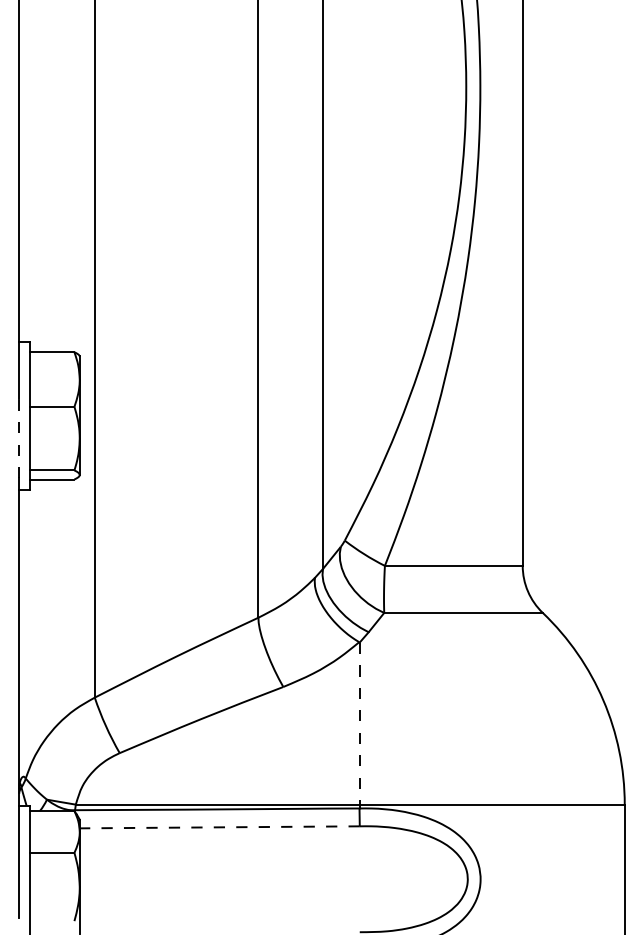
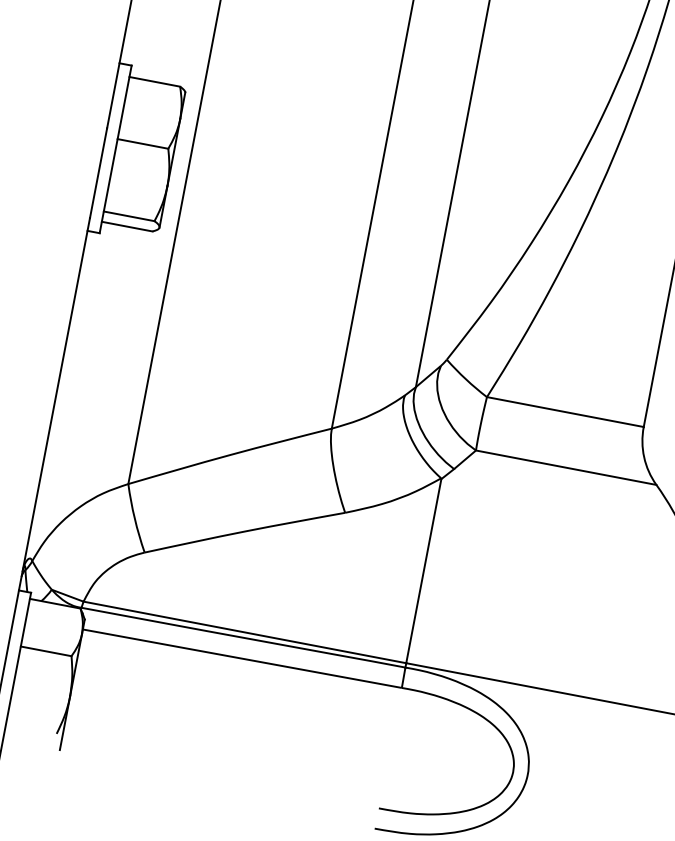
line: (19, 438) -> (98, 172), dashed -> solid
line: (359, 723) -> (423, 570), dashed -> solid
line: (220, 827) -> (243, 659), dashed -> solid

